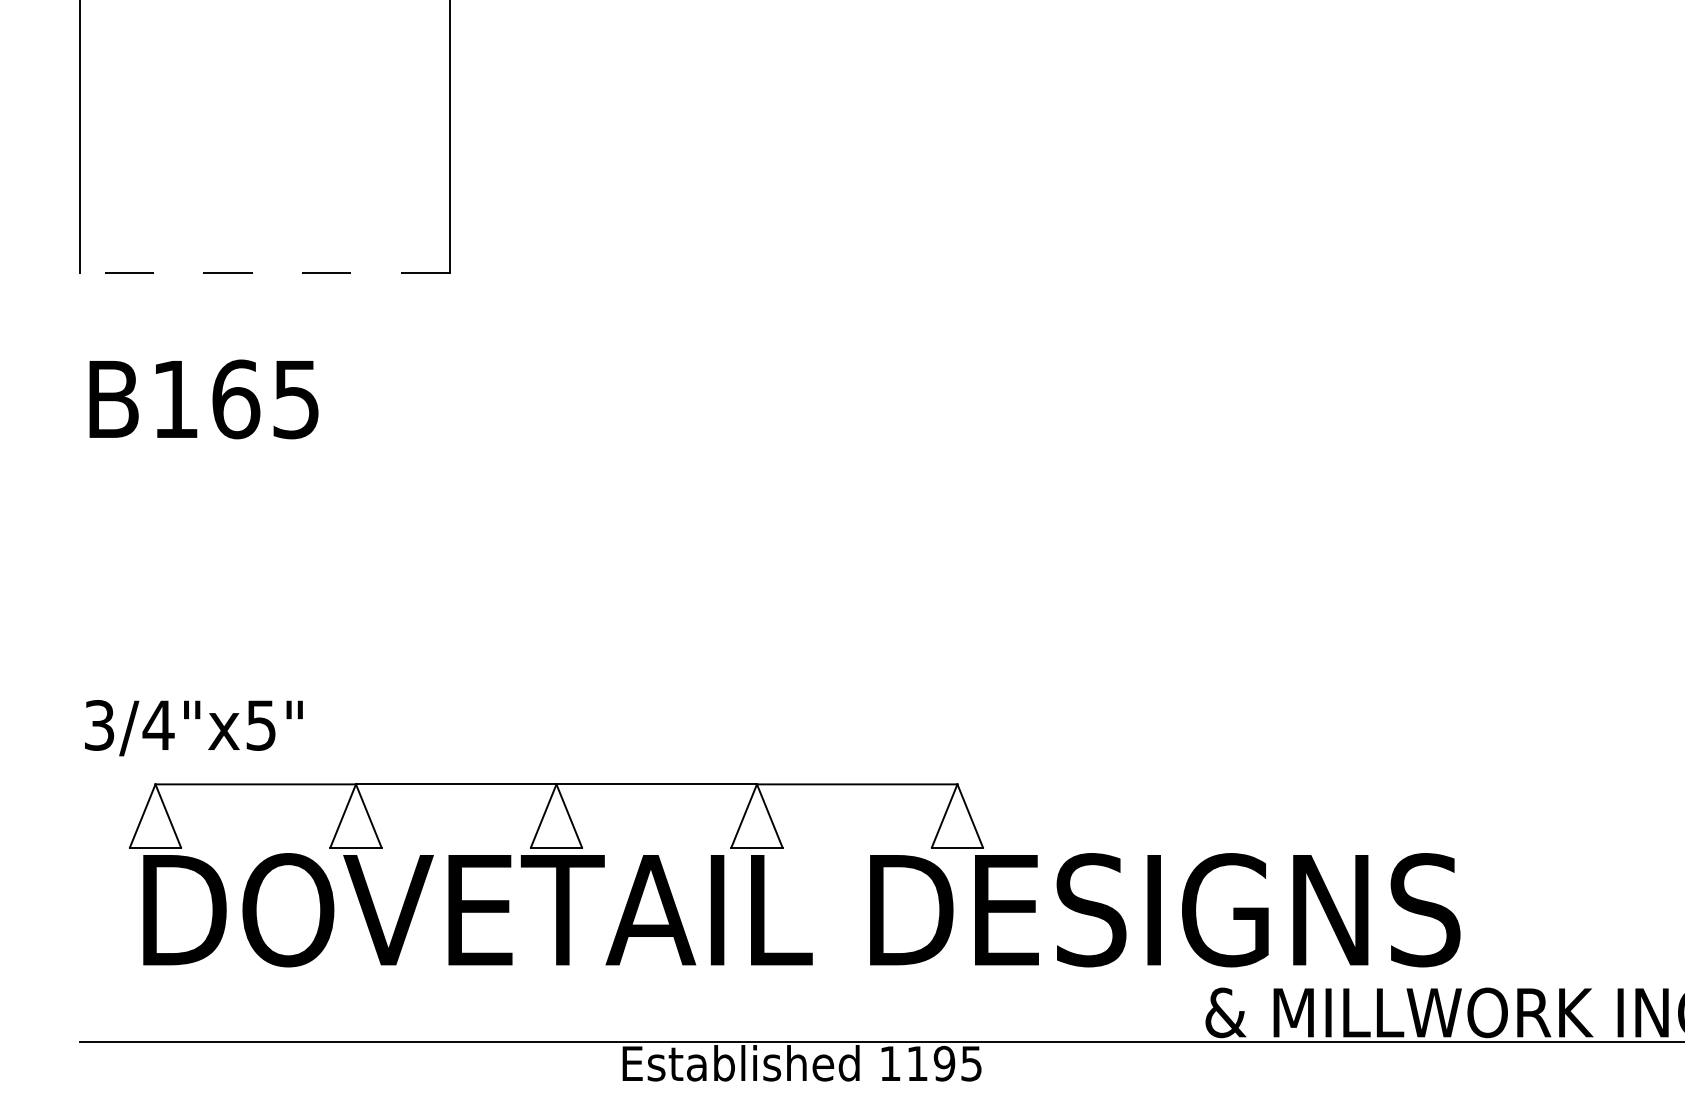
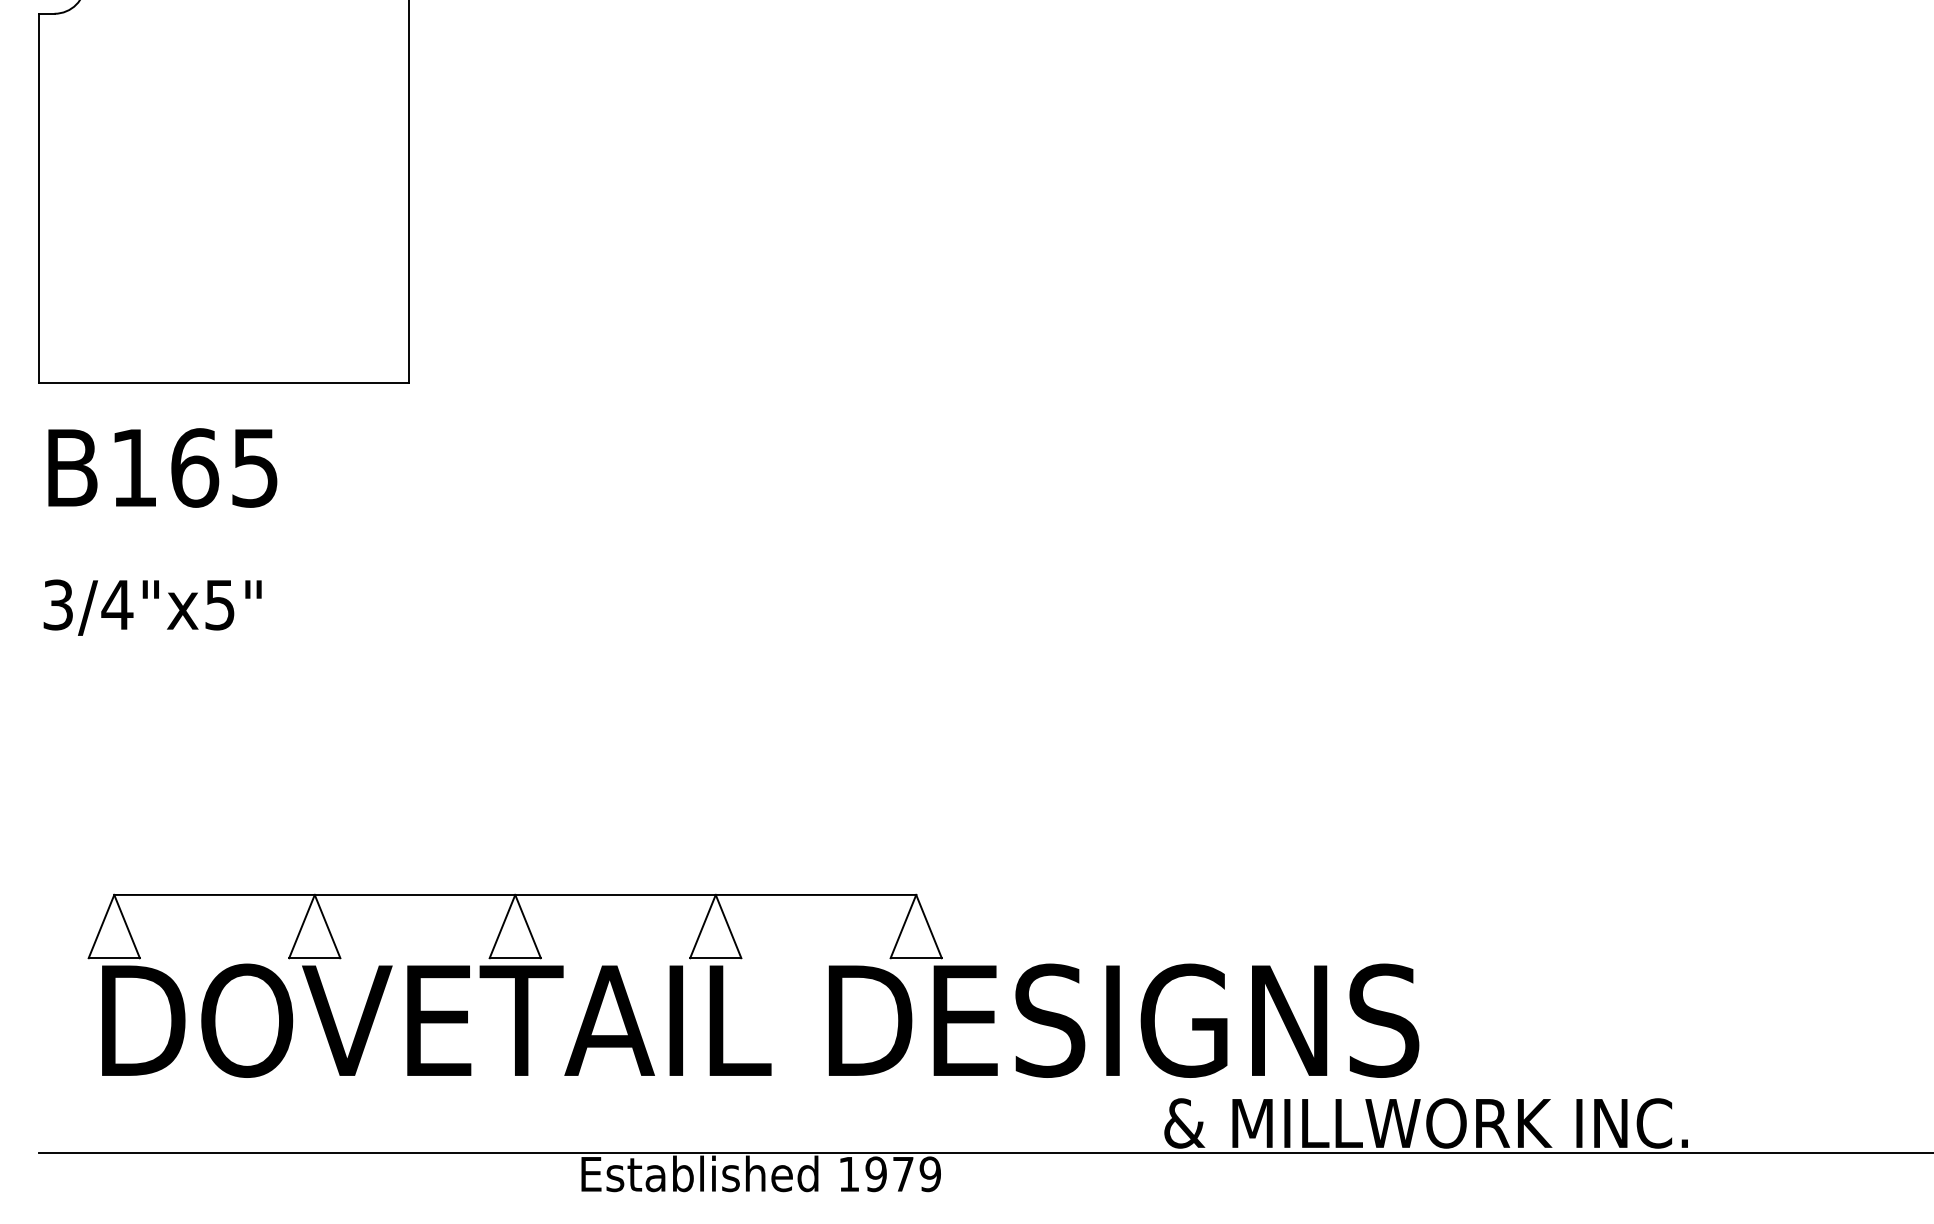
line: (264, 272) -> (223, 383), dashed -> solid
text: (203, 398) -> (162, 467), moved
text: (193, 727) -> (152, 607), moved
text: (943, 1063) -> (902, 1174), 1195 -> 1979

